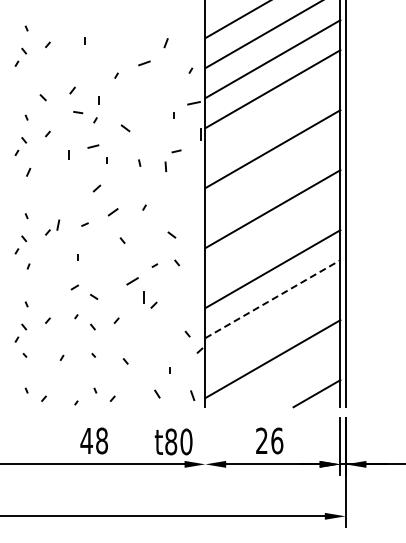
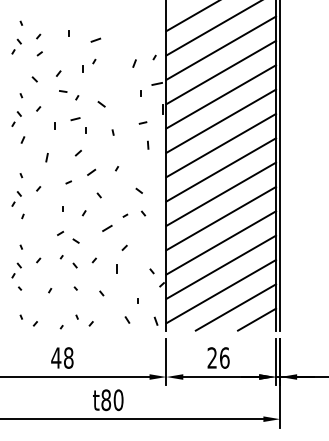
line: (165, 43) -> (134, 63), moved
line: (144, 63) -> (95, 40), moved
line: (48, 65) -> (39, 53), added
line: (98, 100) -> (82, 68), moved
line: (272, 119) -> (220, 97), added
line: (165, 166) -> (147, 145), moved
line: (272, 179) -> (220, 145), added
line: (58, 224) -> (47, 157), moved
line: (272, 239) -> (220, 194), added
line: (103, 262) -> (83, 213), added
line: (143, 297) -> (116, 269), moved
line: (272, 299) -> (220, 243), dashed -> solid
line: (272, 329) -> (220, 267), added
line: (290, 378) -> (235, 307), added
text: (93, 440) -> (61, 357), moved
text: (173, 441) -> (108, 399), moved
line: (205, 445) -> (166, 361), added

